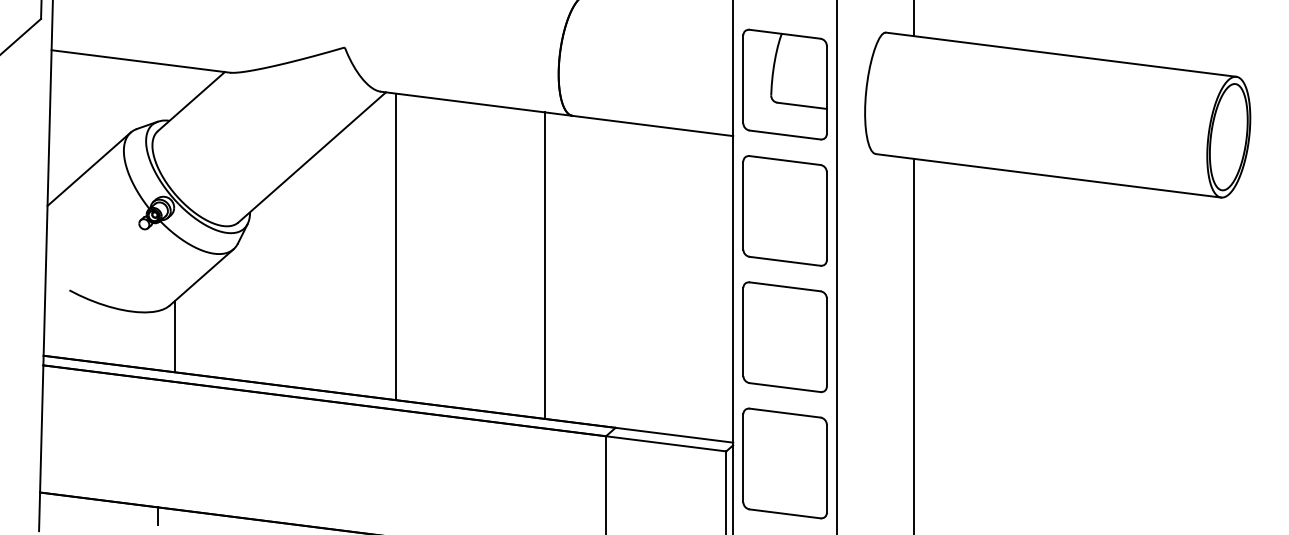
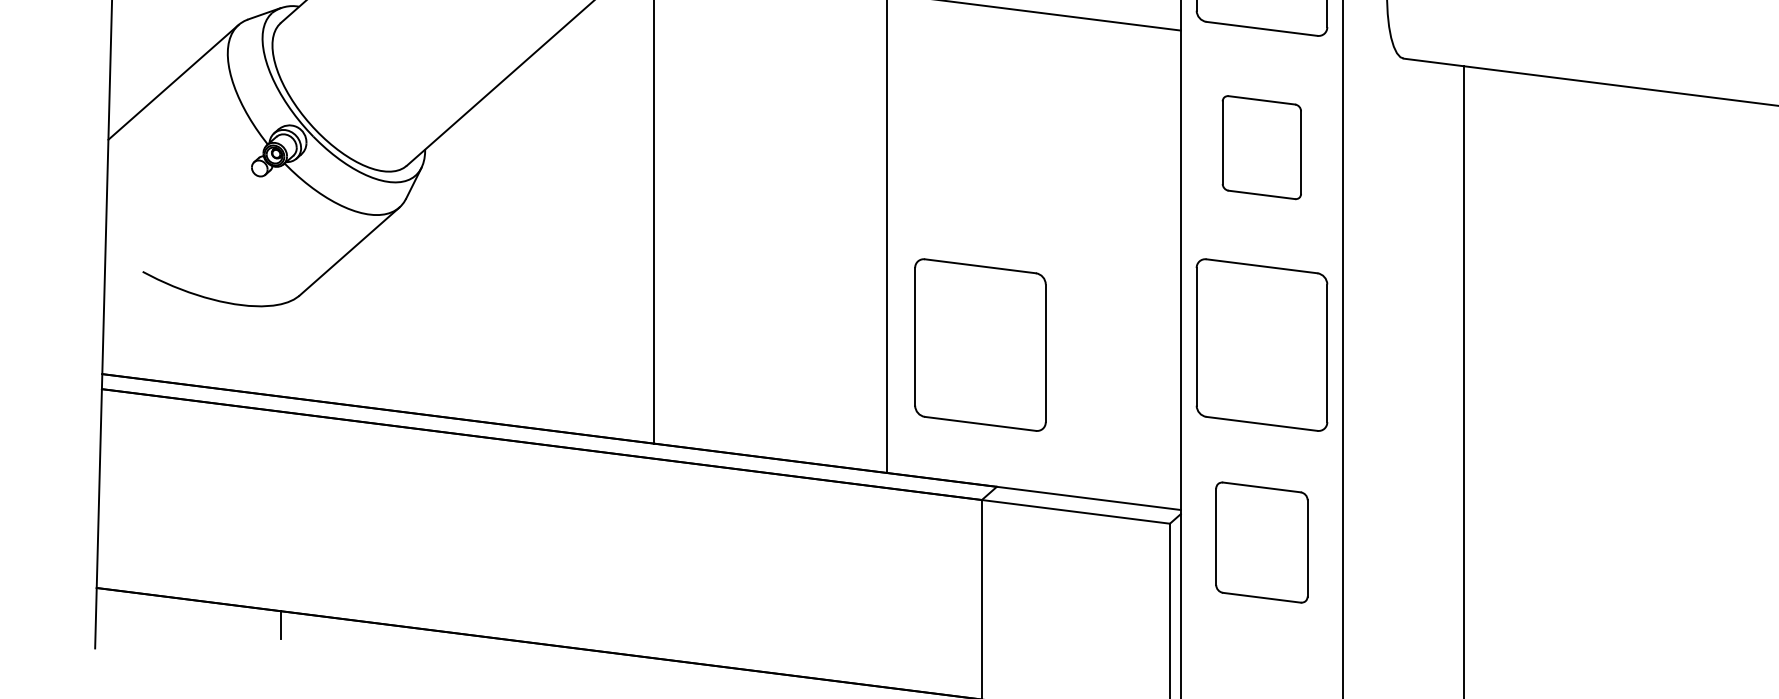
part: (784, 210) -> (1261, 146), size x0.6
line: (174, 336) -> (306, 343), removed
part: (604, 337) -> (979, 345), added
part: (784, 463) -> (1261, 542), size x0.7

